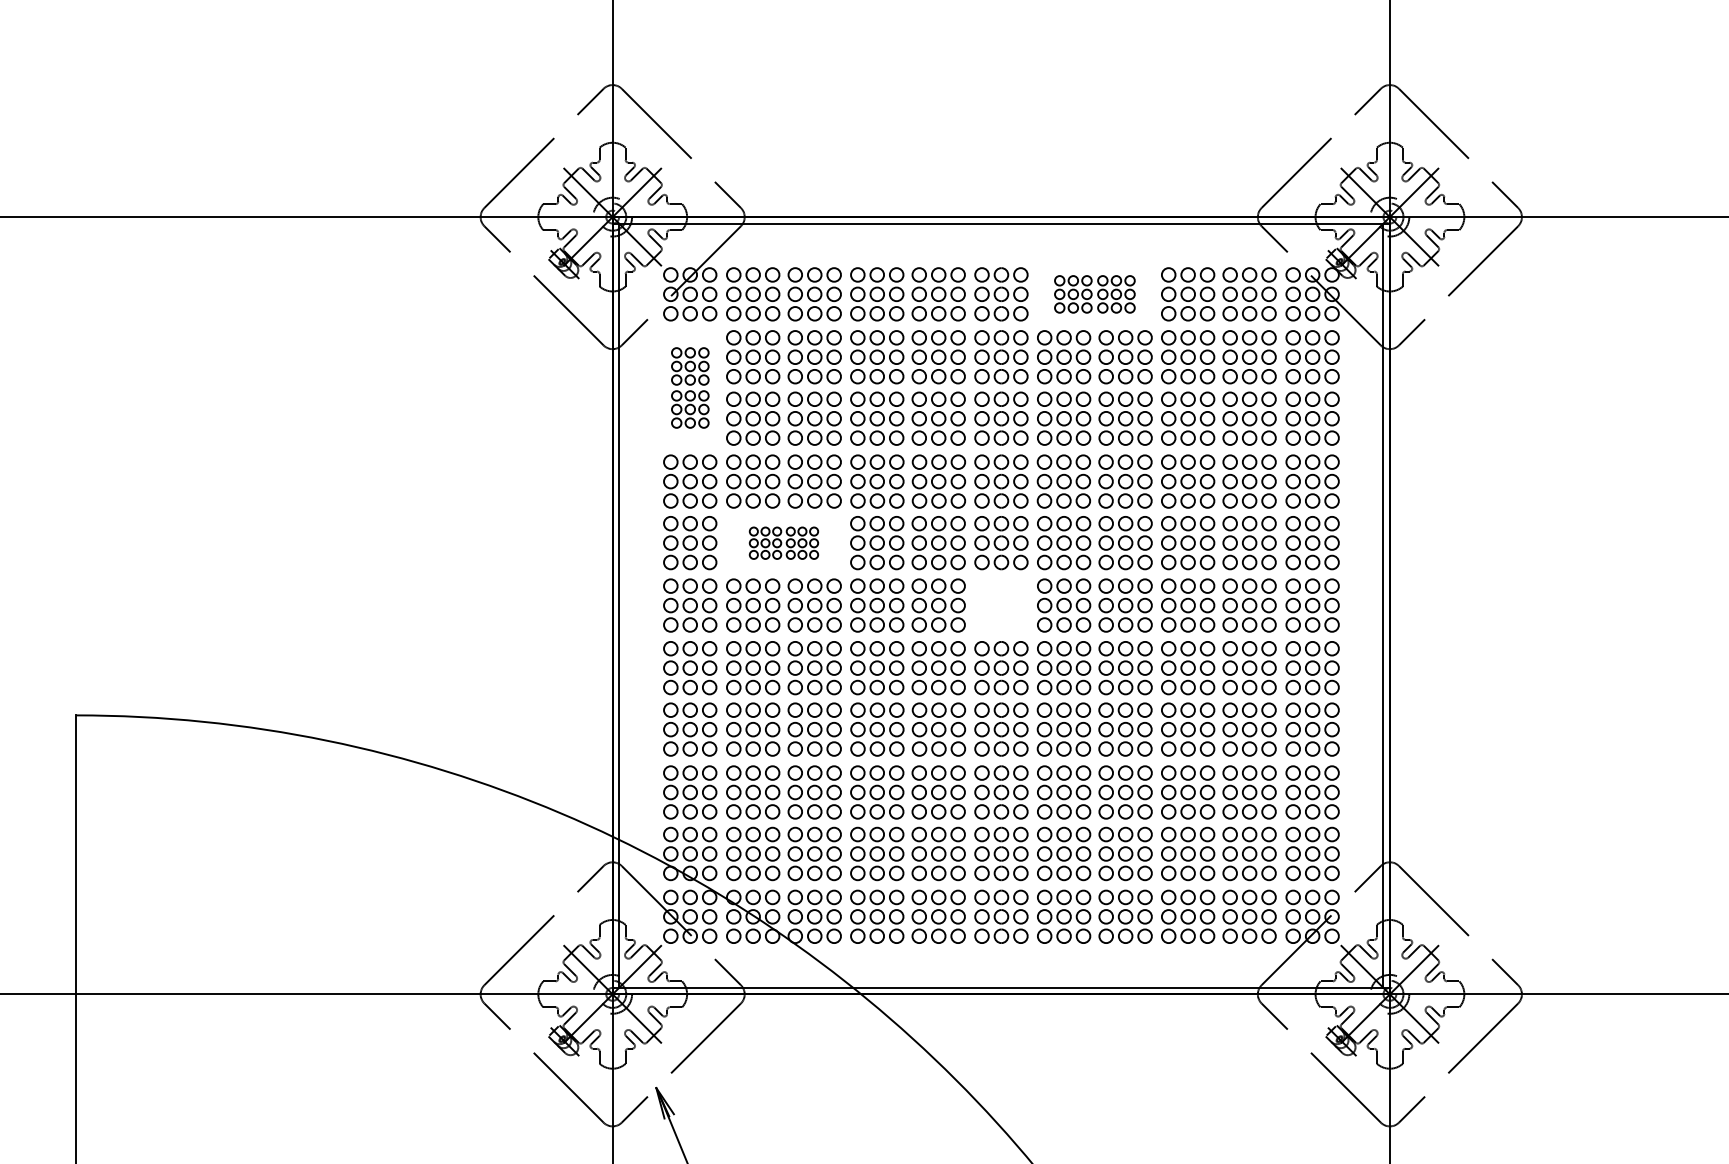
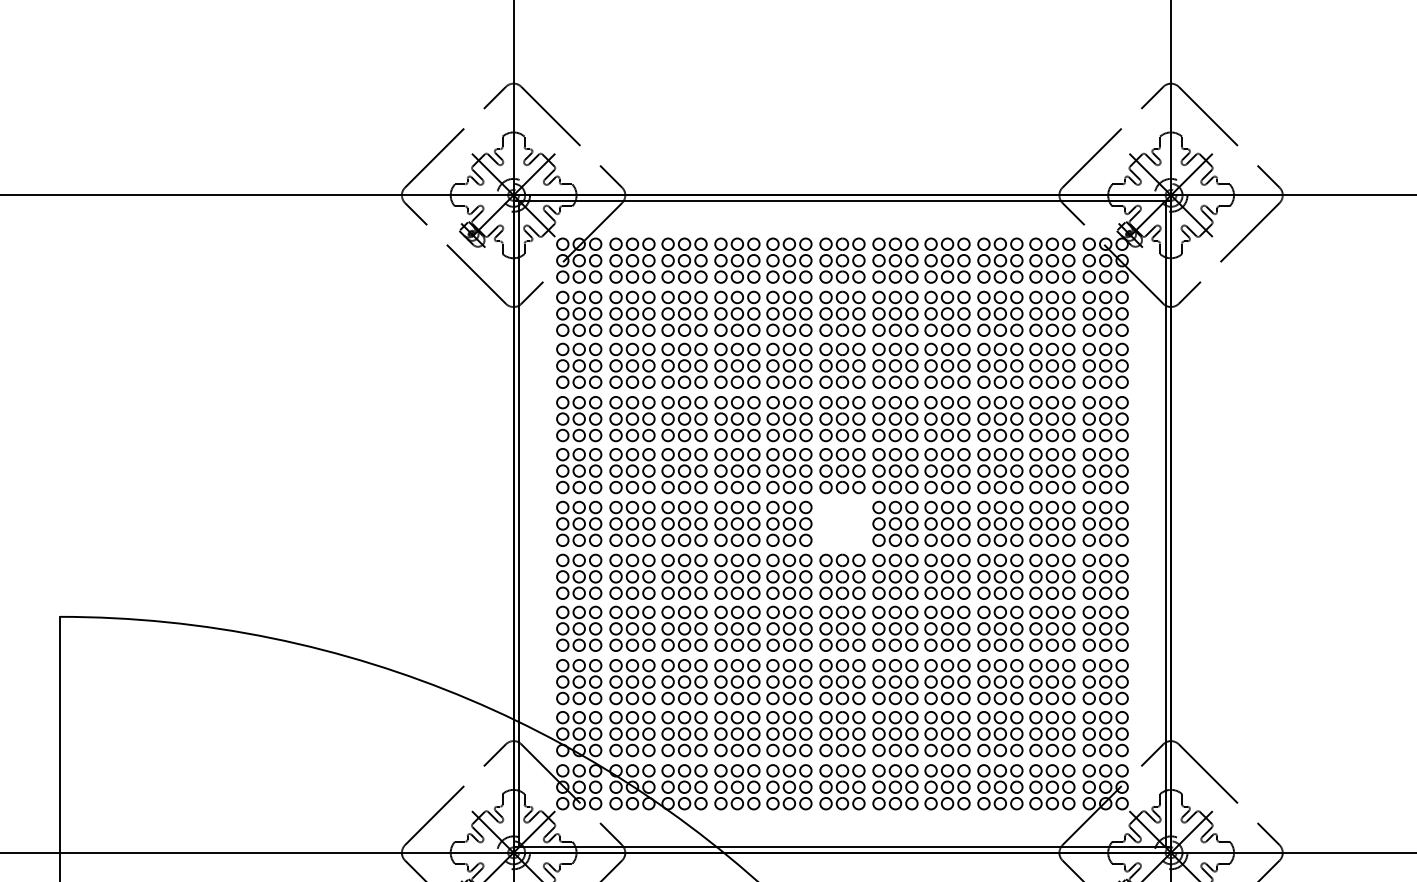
part: (1094, 294) -> (921, 260), size x1.43
part: (690, 387) -> (579, 339), size x1.43
part: (783, 543) -> (658, 471), size x1.67

